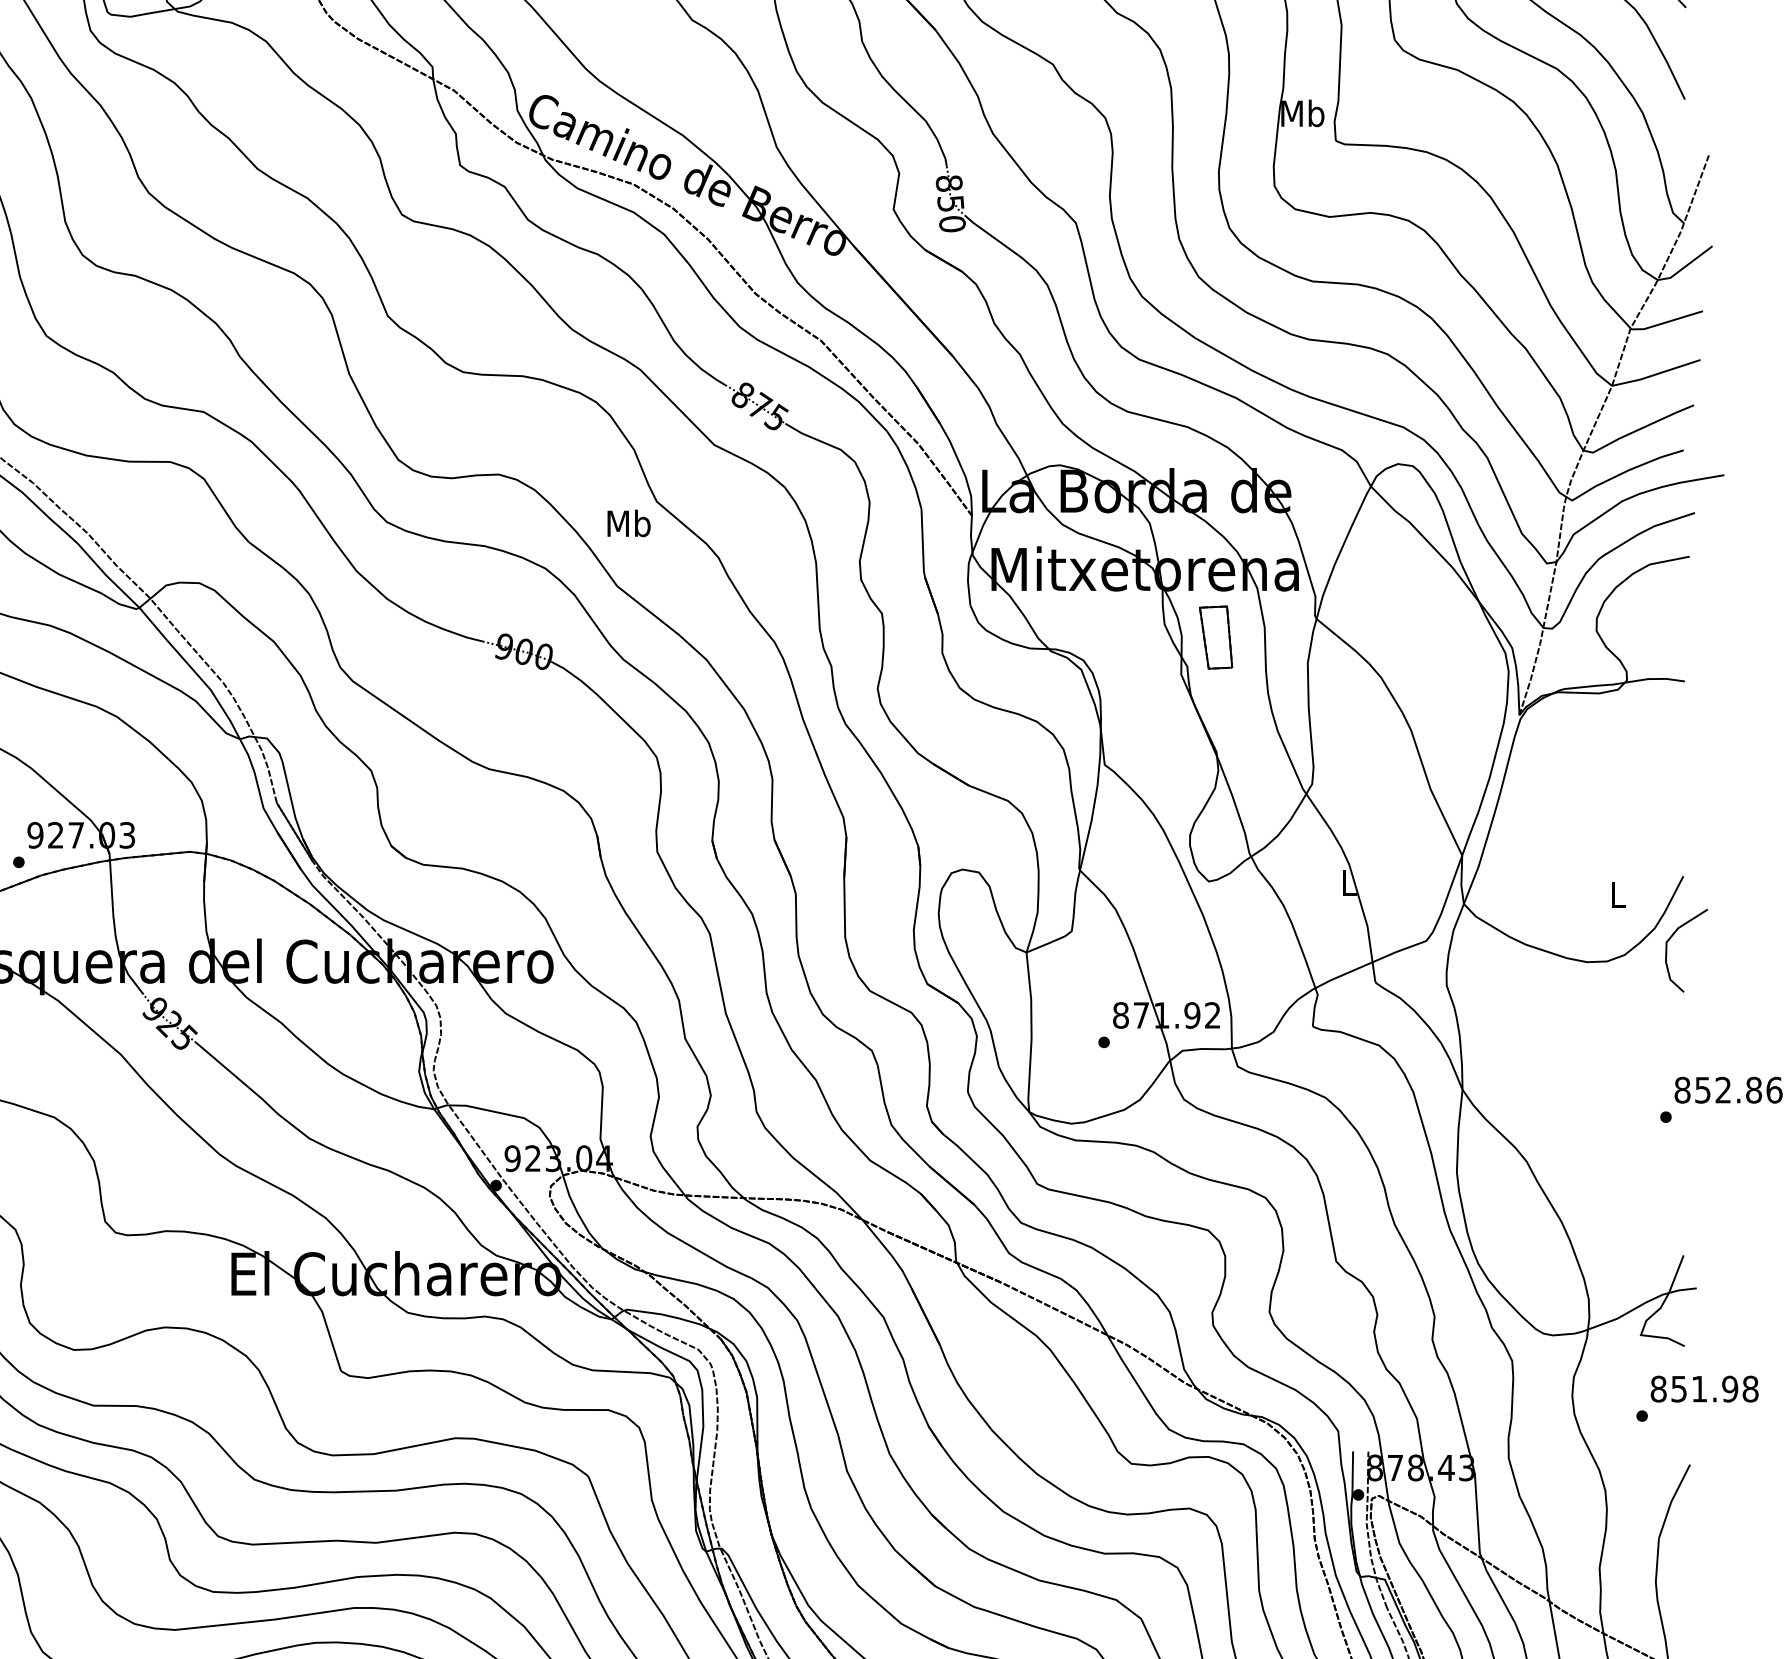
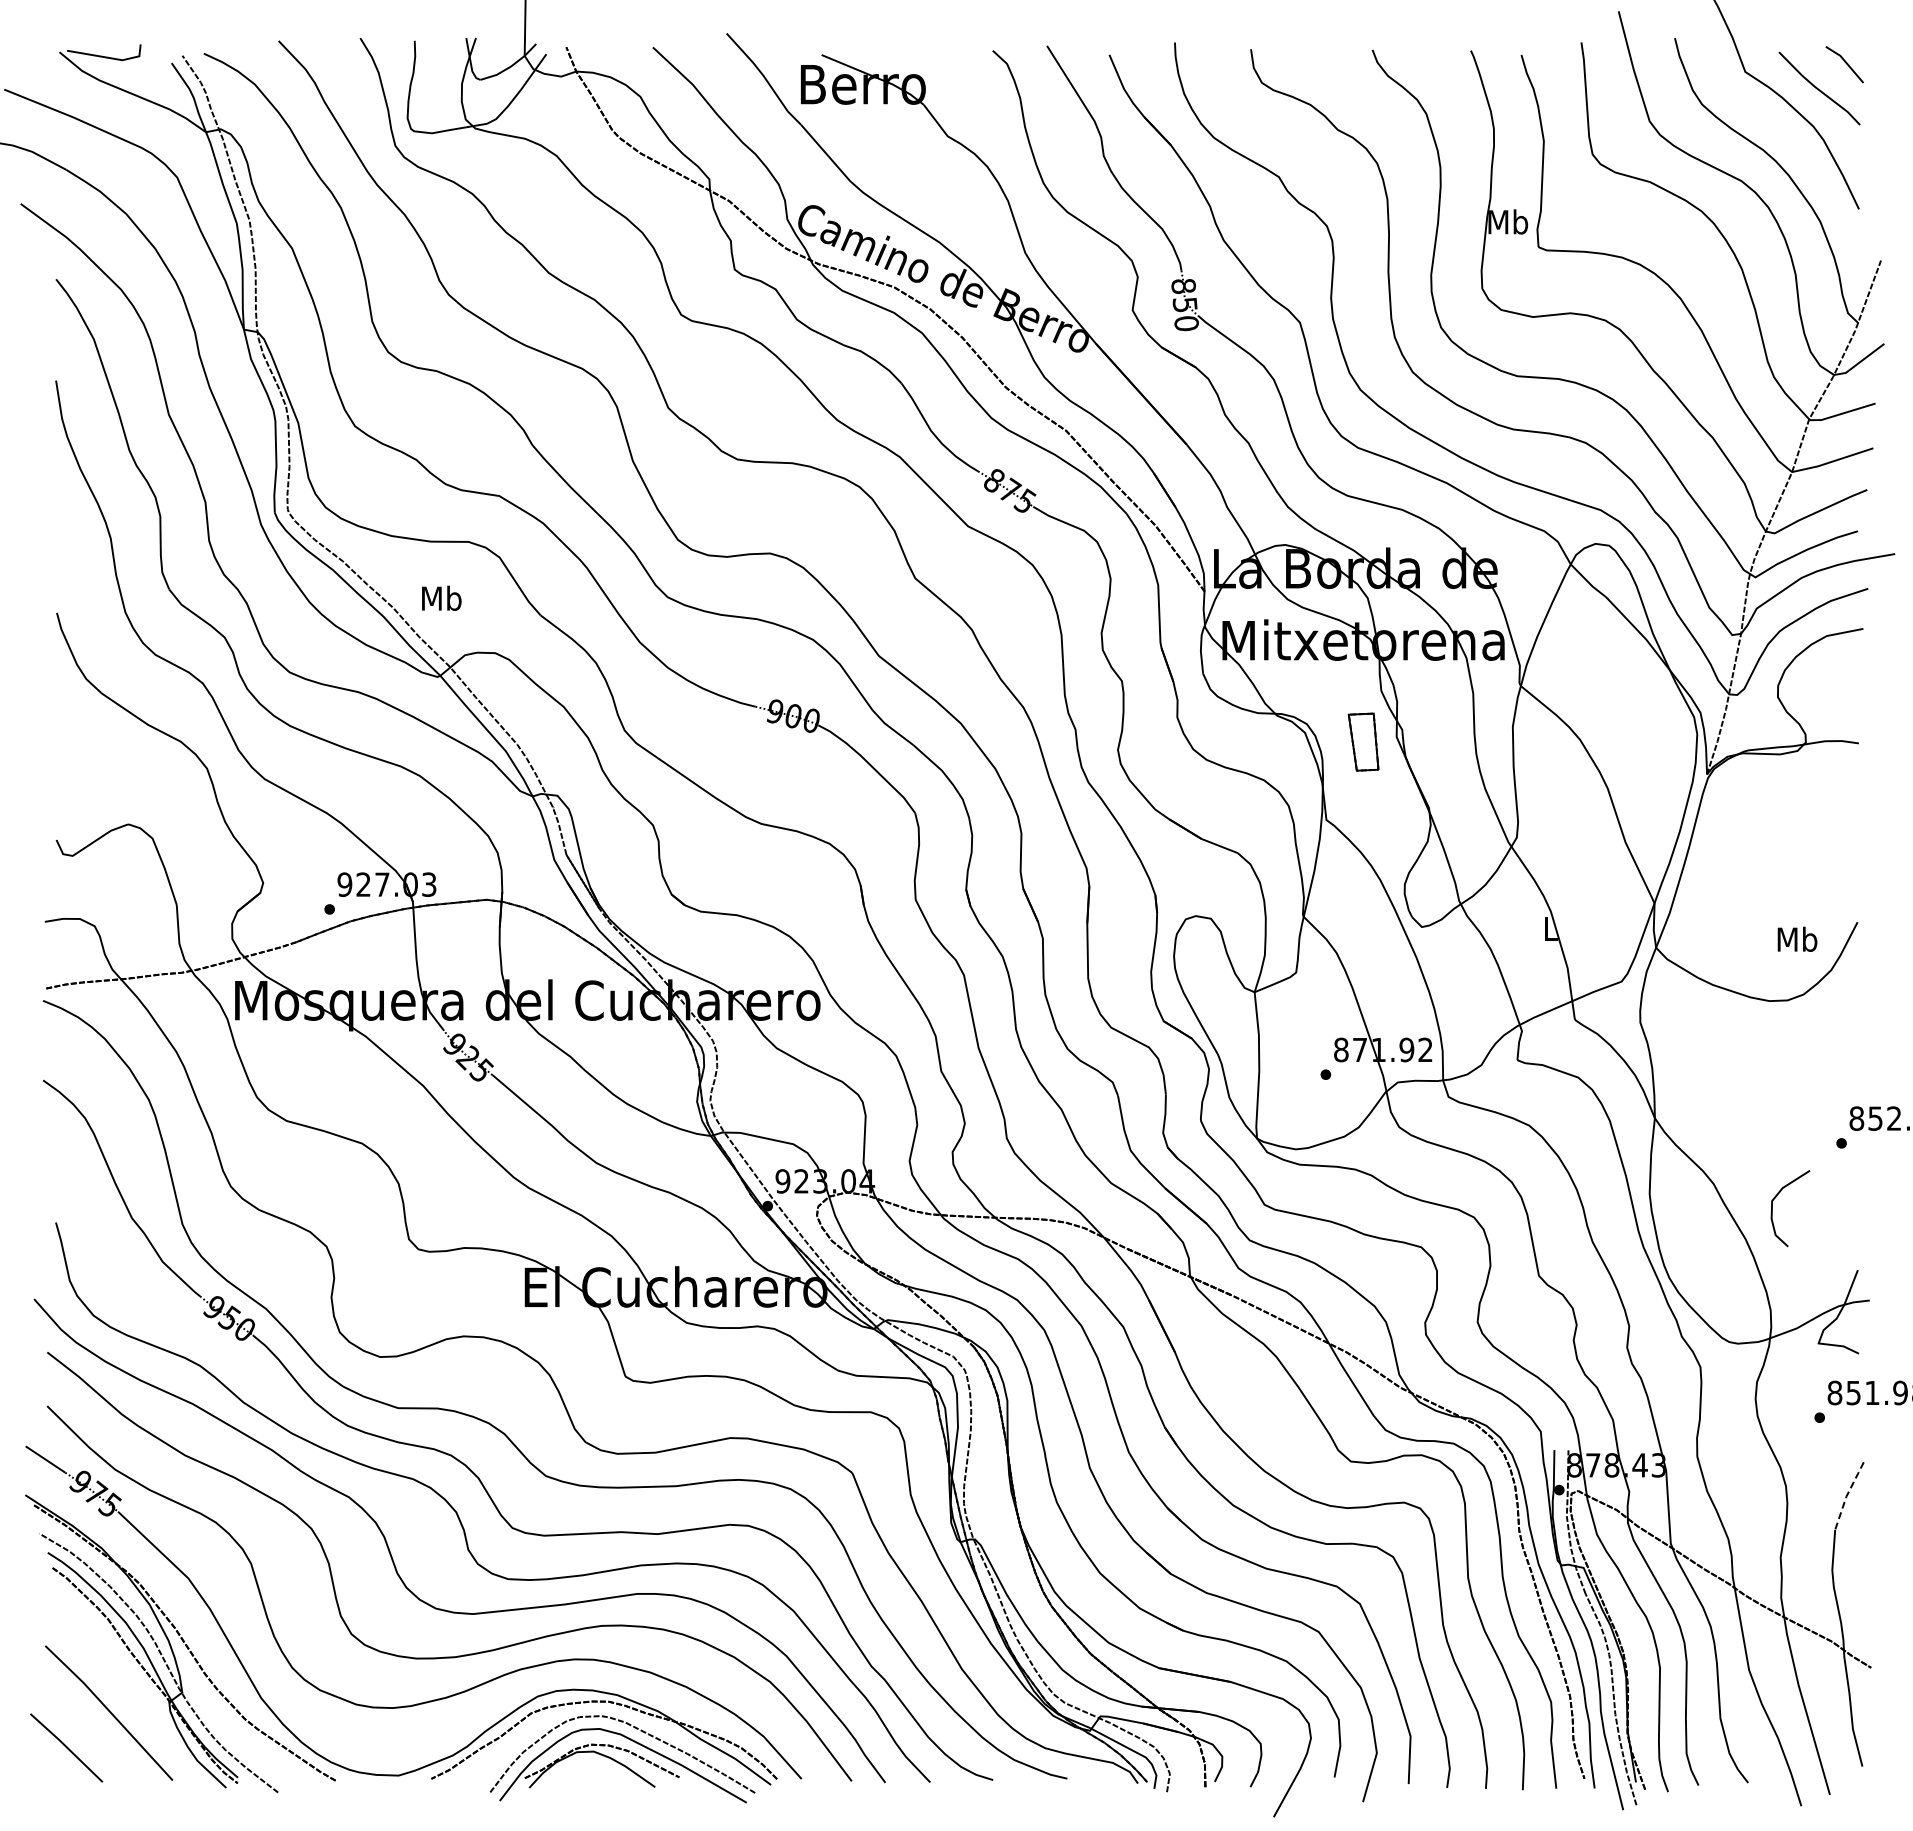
text: (628, 522) -> (441, 597), moved
part: (1215, 636) -> (1363, 741), moved
text: (1617, 893) -> (1797, 938), L -> Mb
curve: (1672, 937) -> (1777, 1196), moved
line: (1671, 1500) -> (1846, 1495), solid -> dashed

